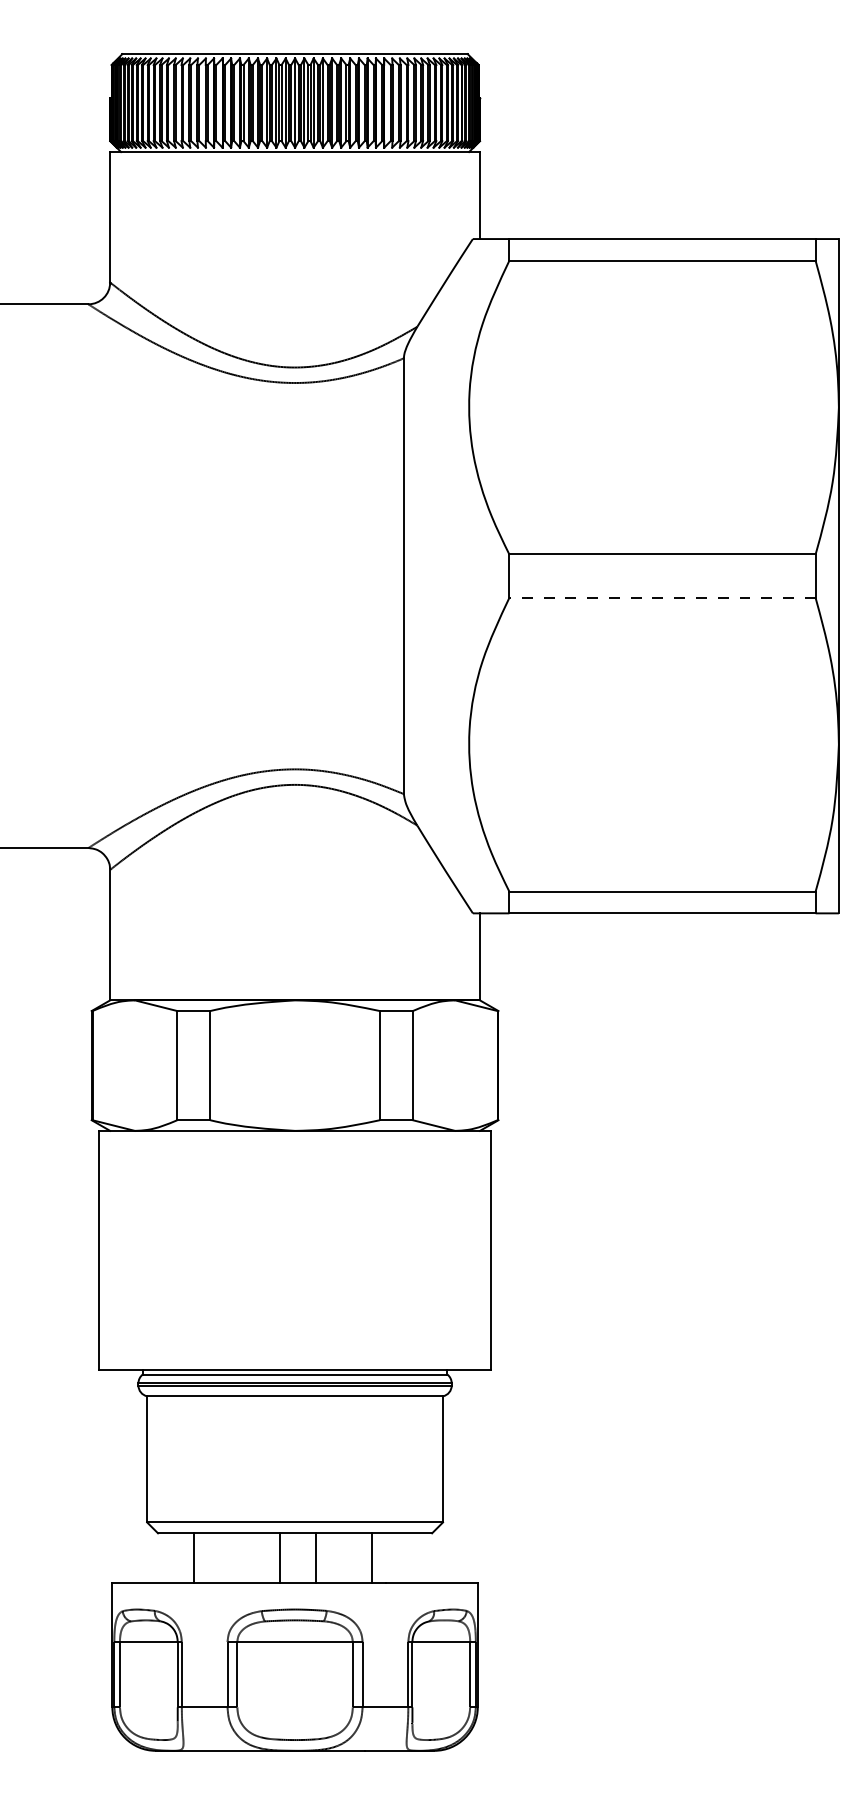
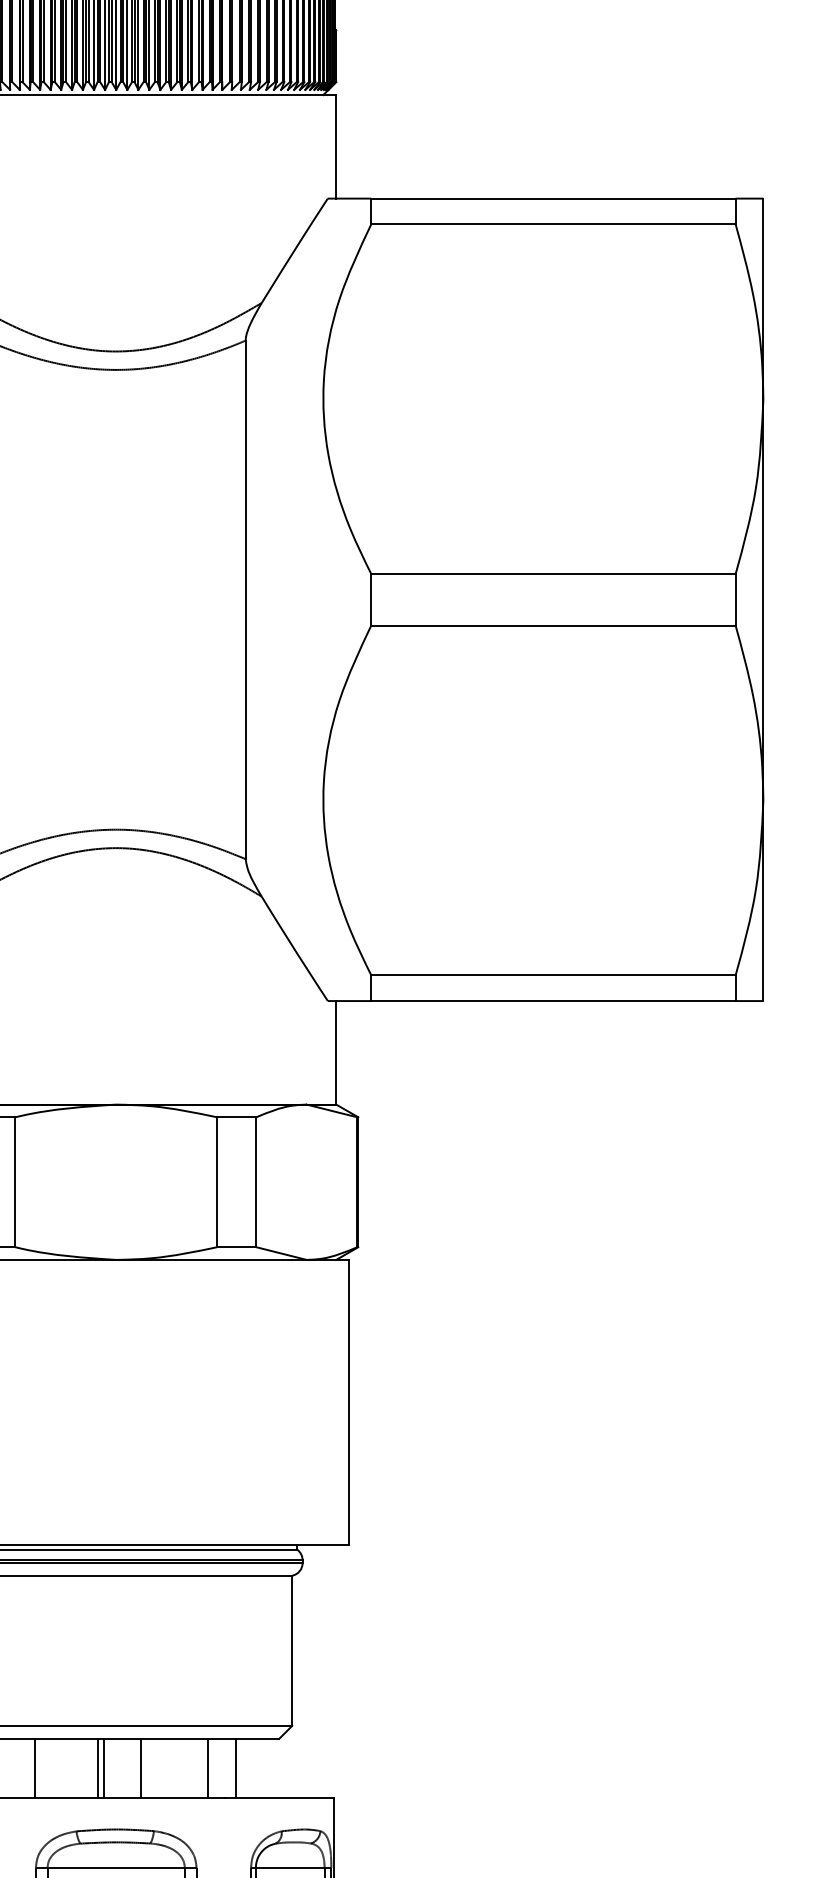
line: (661, 597) -> (552, 625), dashed -> solid
line: (226, 1558) -> (34, 1768), added
line: (285, 1558) -> (104, 1768), added
line: (396, 1558) -> (236, 1768), added

